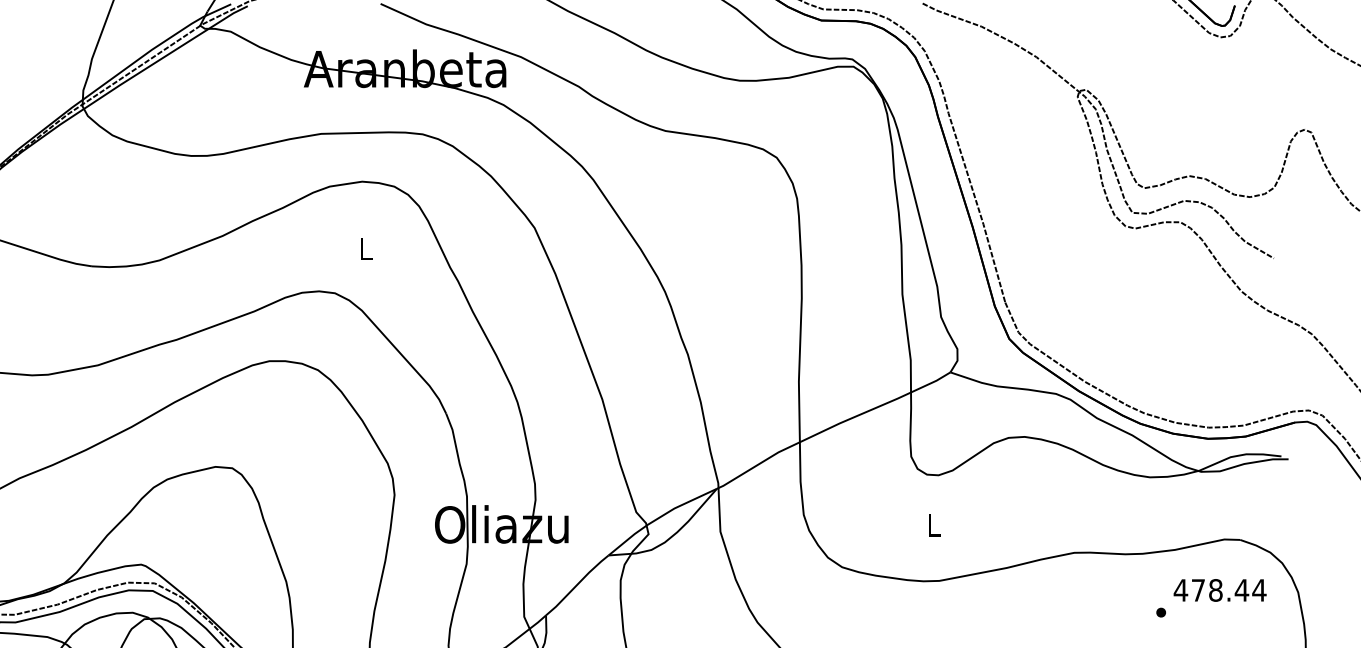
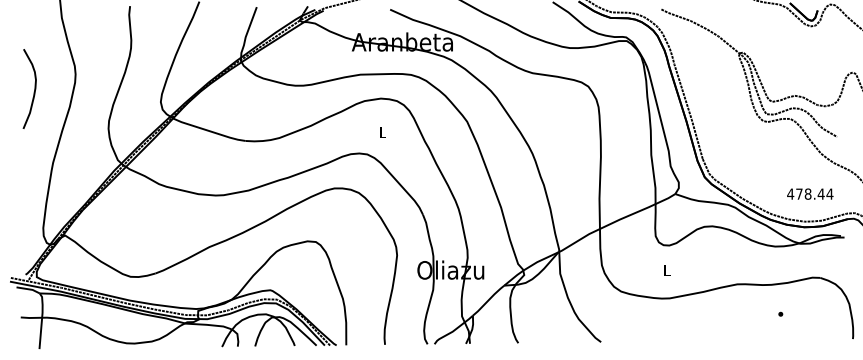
text: (1220, 589) -> (810, 193), moved

